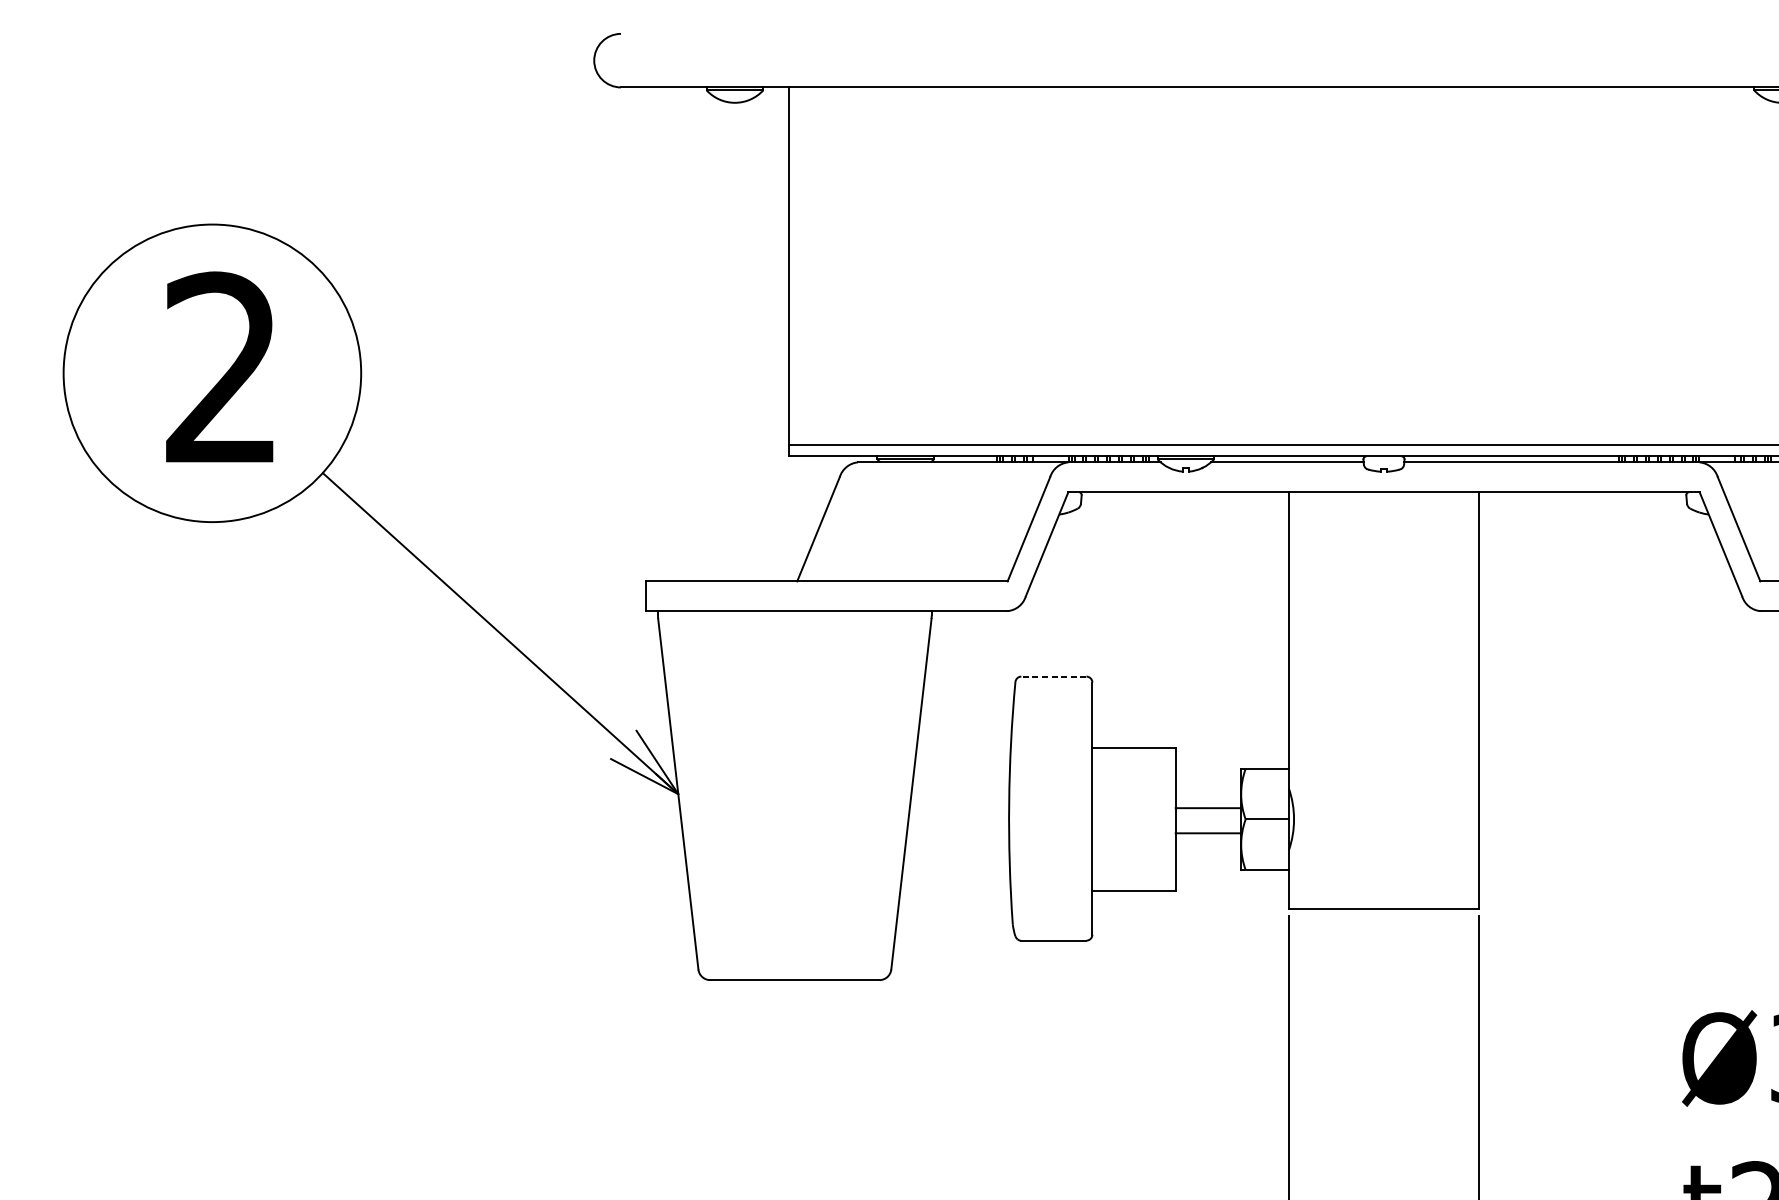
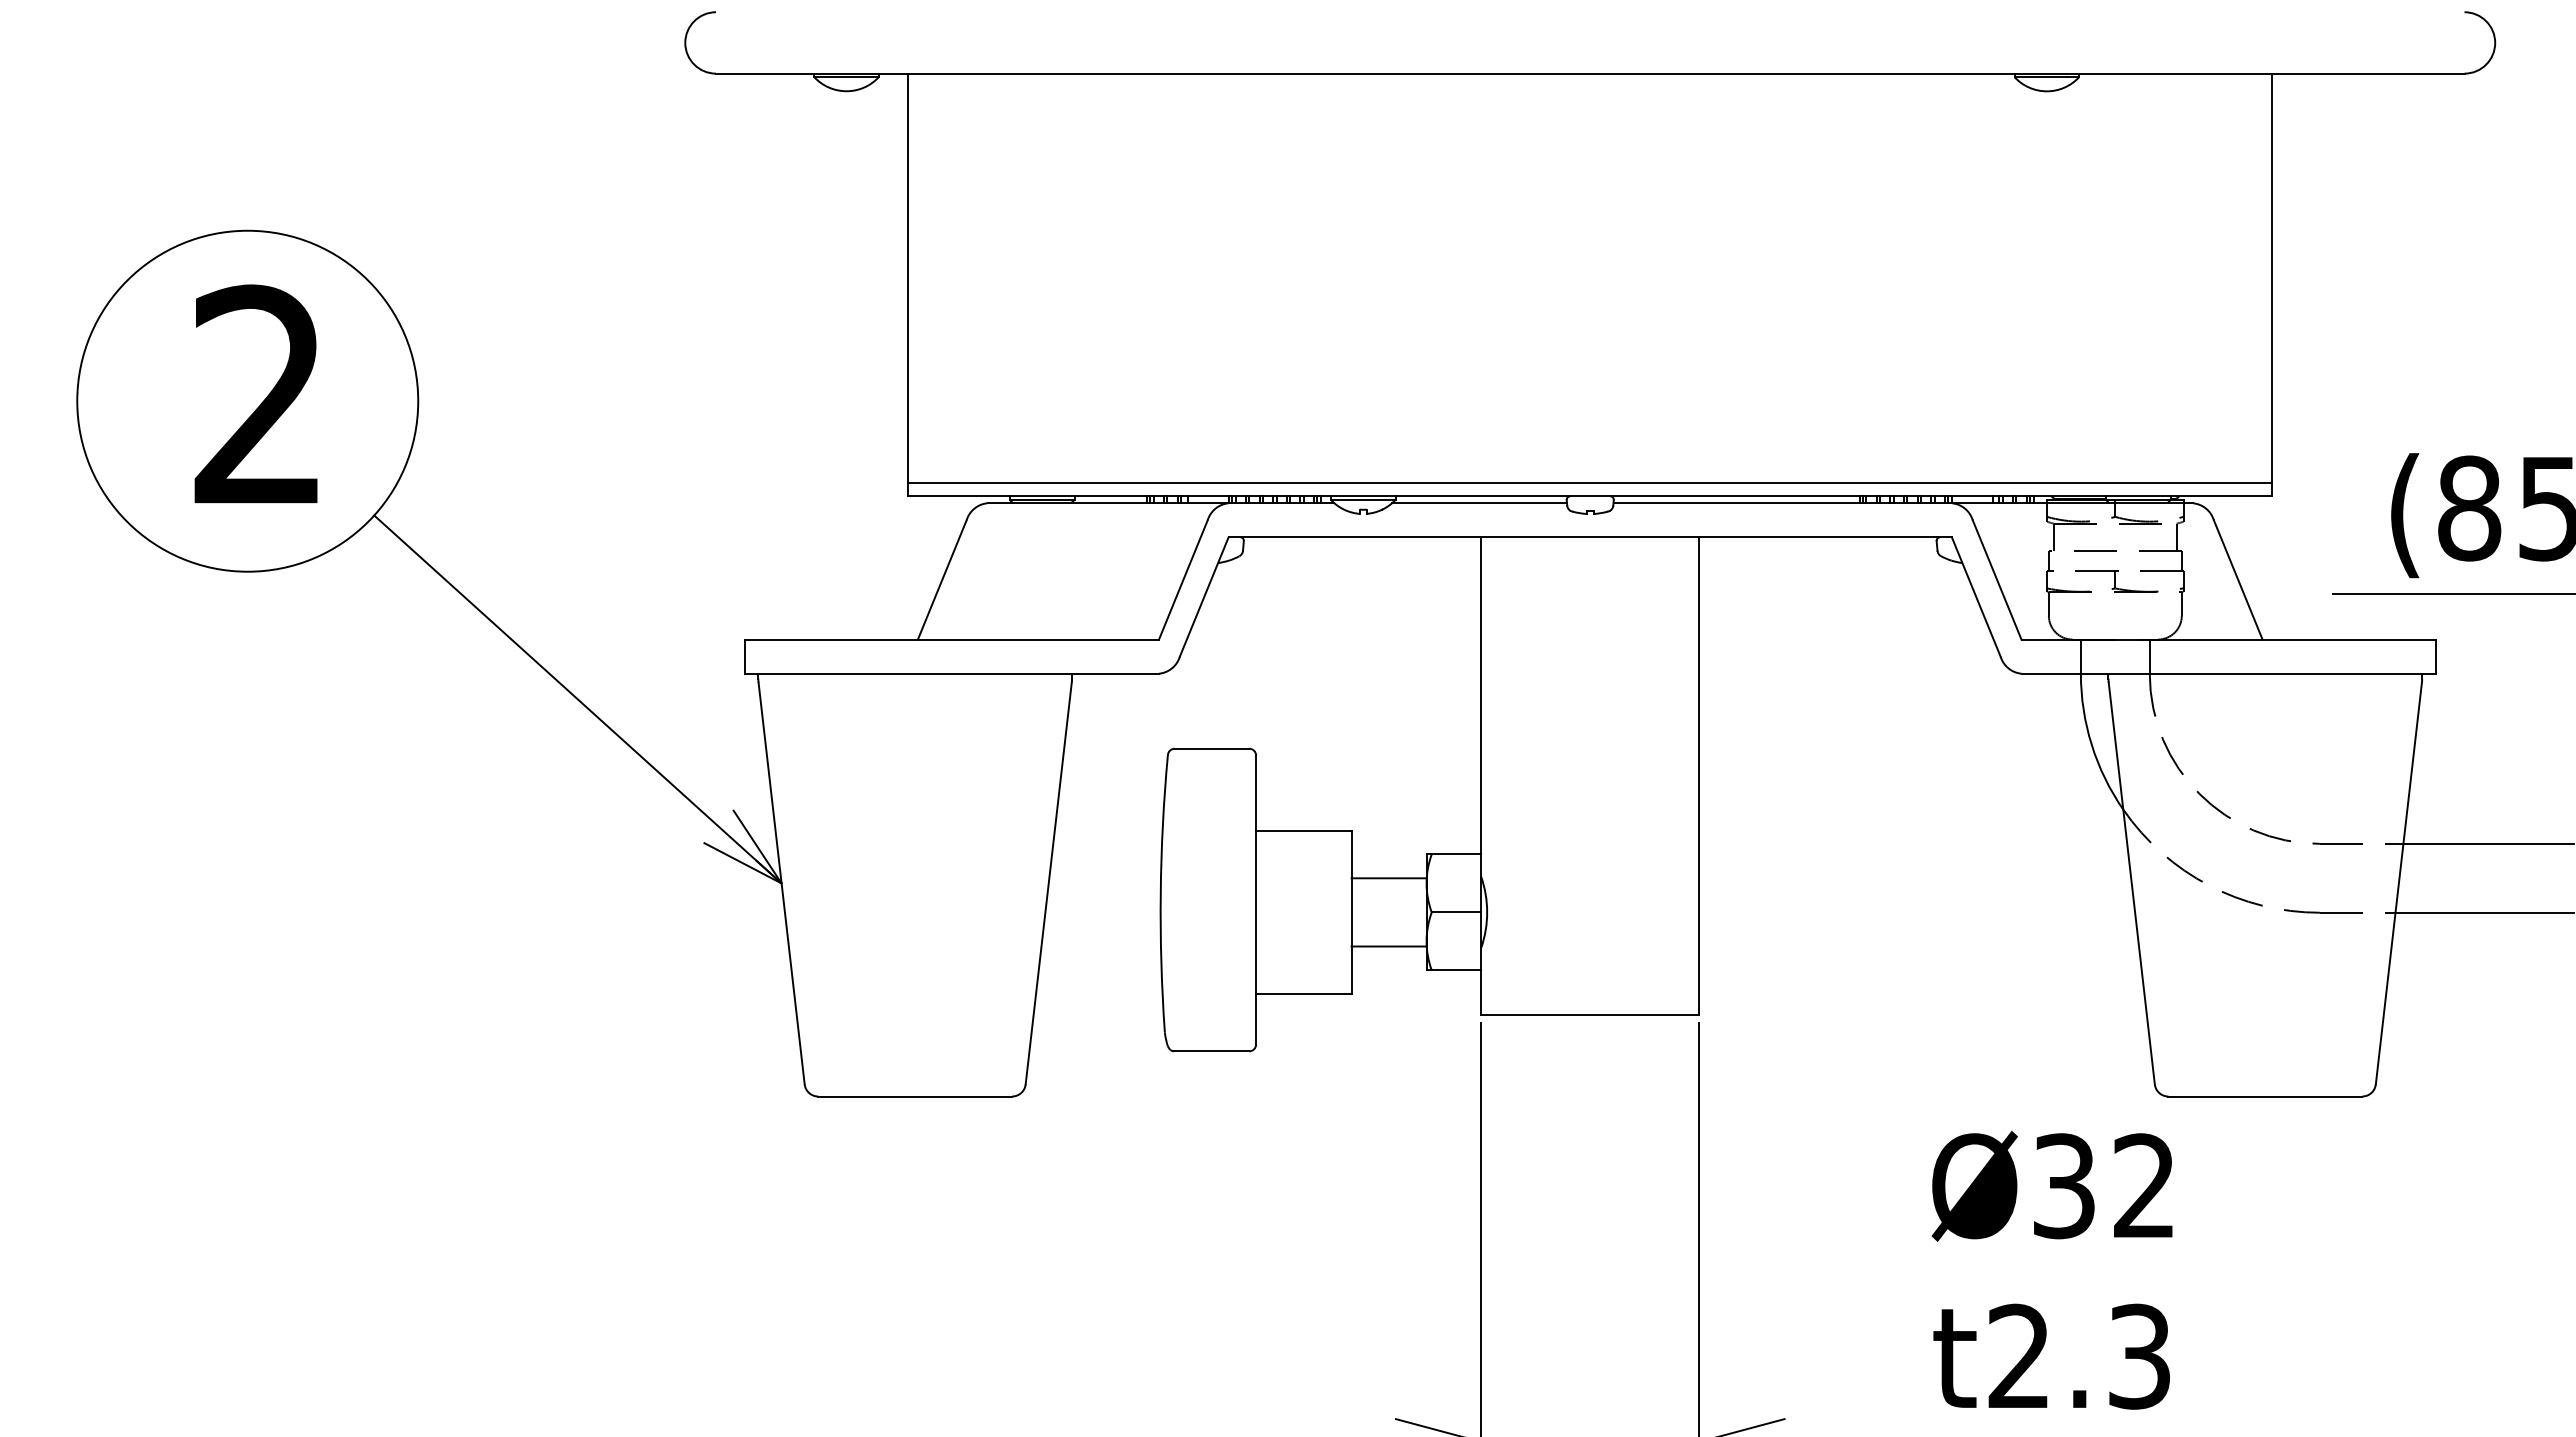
line: (1053, 676) -> (1211, 748), dashed -> solid
line: (1207, 808) -> (1388, 946), moved
line: (1207, 833) -> (1388, 878), moved

